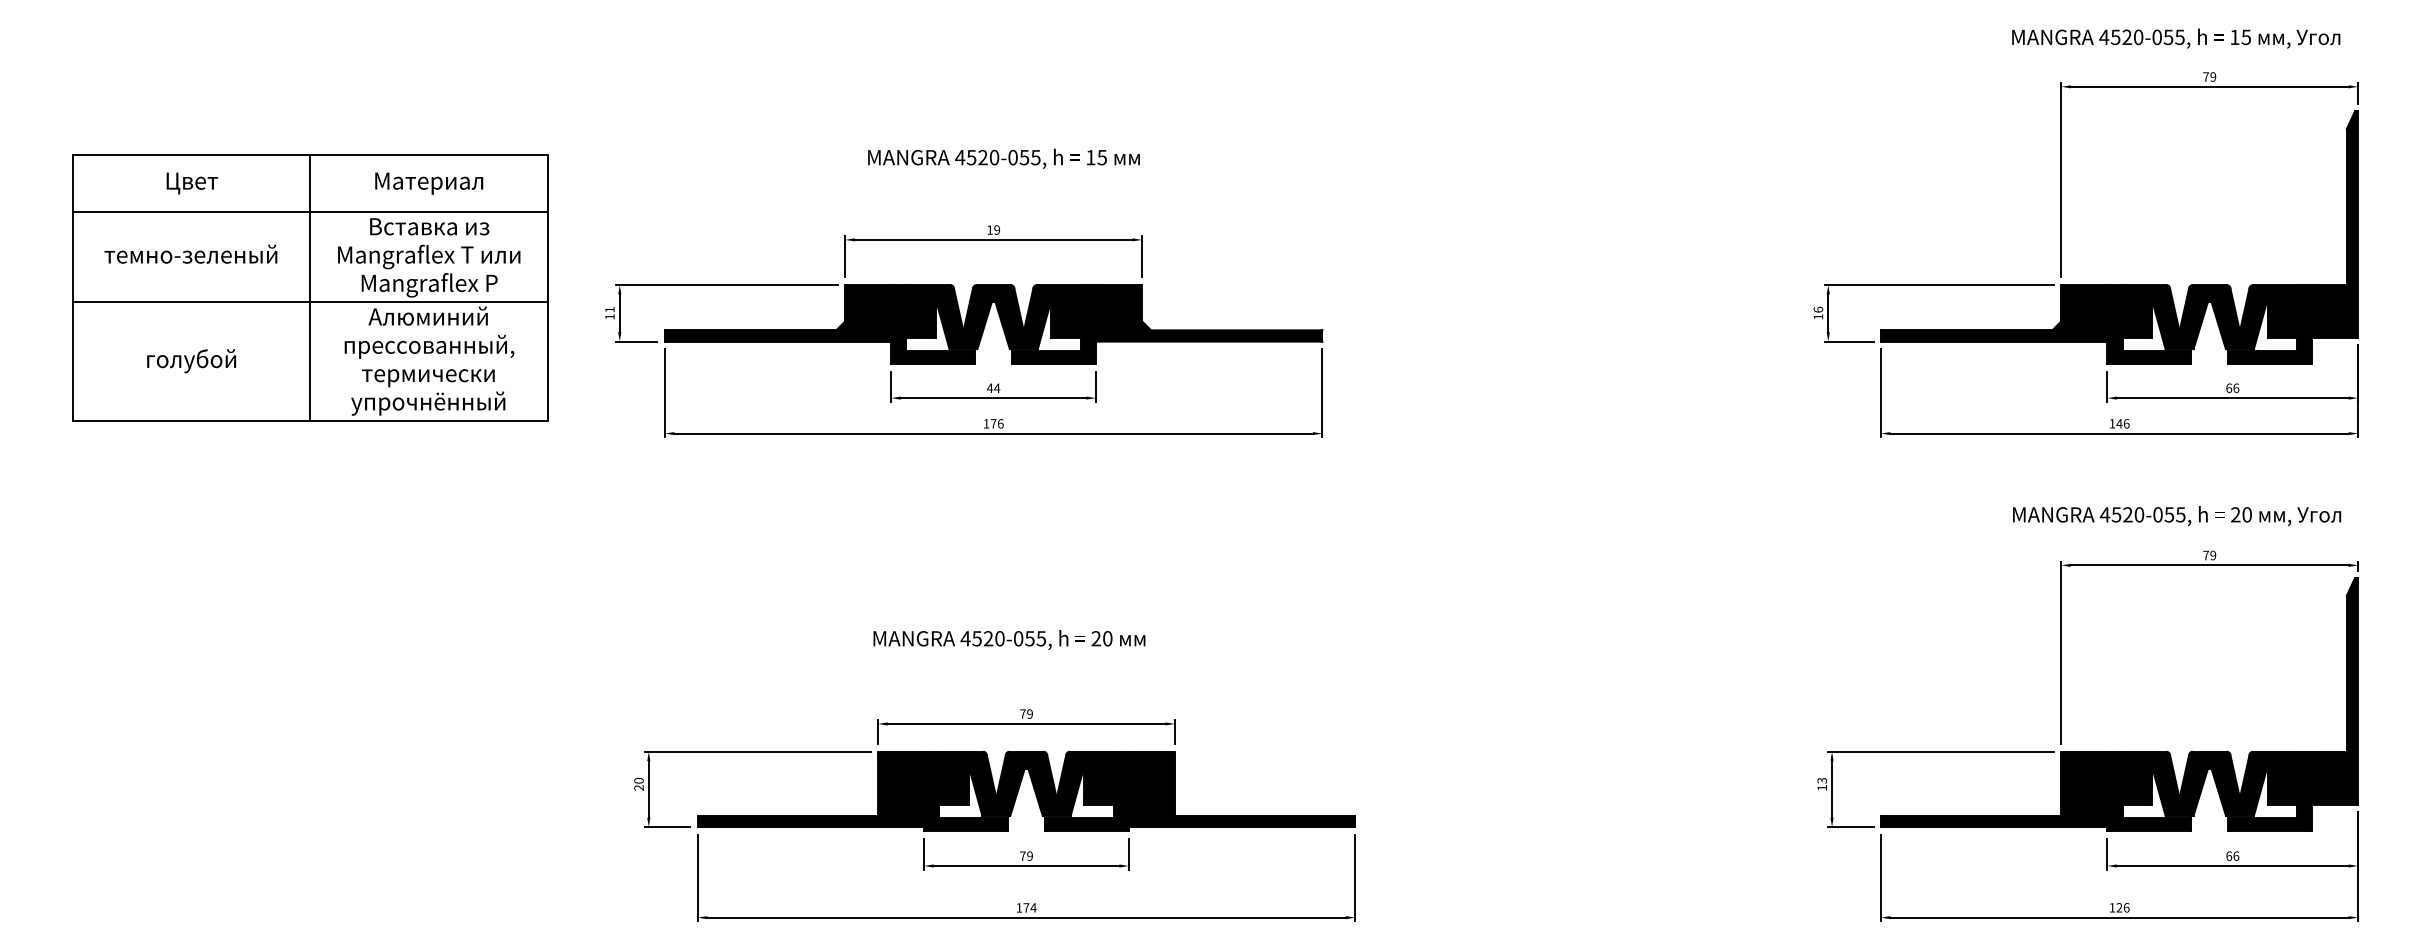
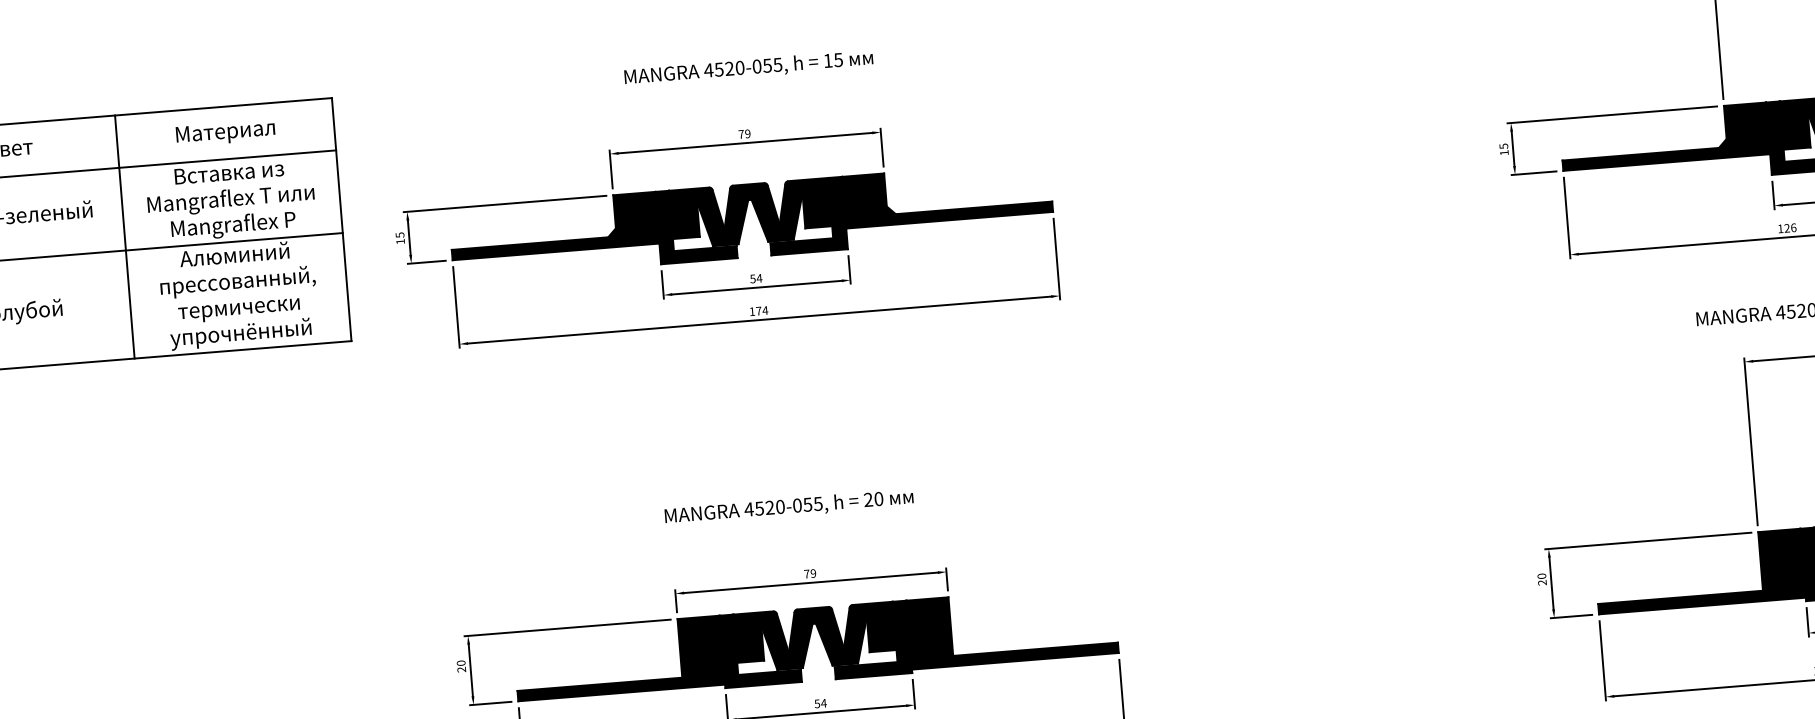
text: (989, 229) -> (740, 133), 19 -> 79
text: (609, 309) -> (399, 234), 11 -> 15
text: (1818, 309) -> (1503, 146), 16 -> 15
text: (989, 388) -> (752, 279), 44 -> 54
text: (1000, 423) -> (765, 310), 176 -> 174
text: (2119, 423) -> (1787, 228), 146 -> 126
text: (1821, 783) -> (1541, 578), 13 -> 20
text: (1026, 855) -> (820, 702), 79 -> 54

